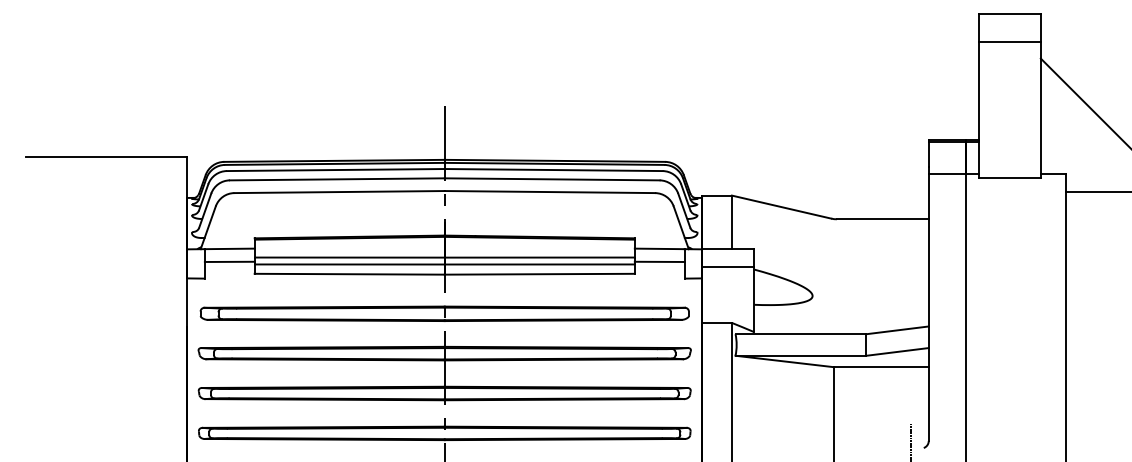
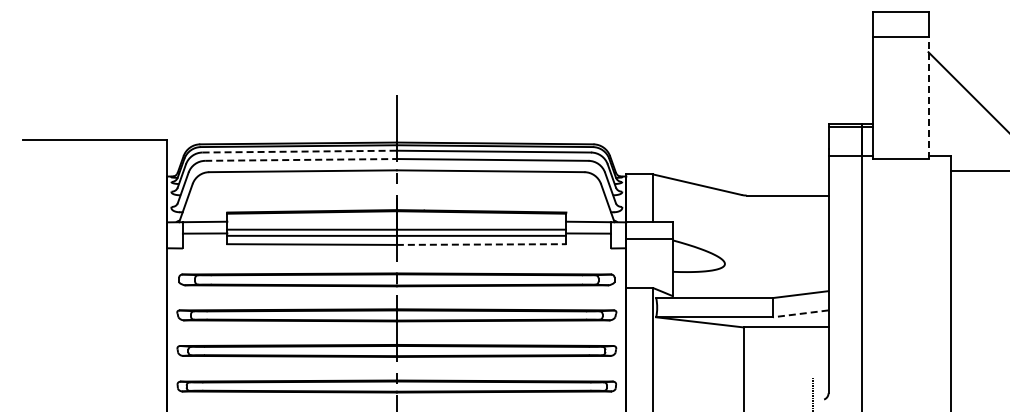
line: (1040, 109) -> (928, 97), solid -> dashed
line: (336, 169) -> (300, 151), solid -> dashed
line: (337, 178) -> (301, 159), solid -> dashed
line: (539, 274) -> (481, 244), solid -> dashed
line: (897, 351) -> (800, 313), solid -> dashed

